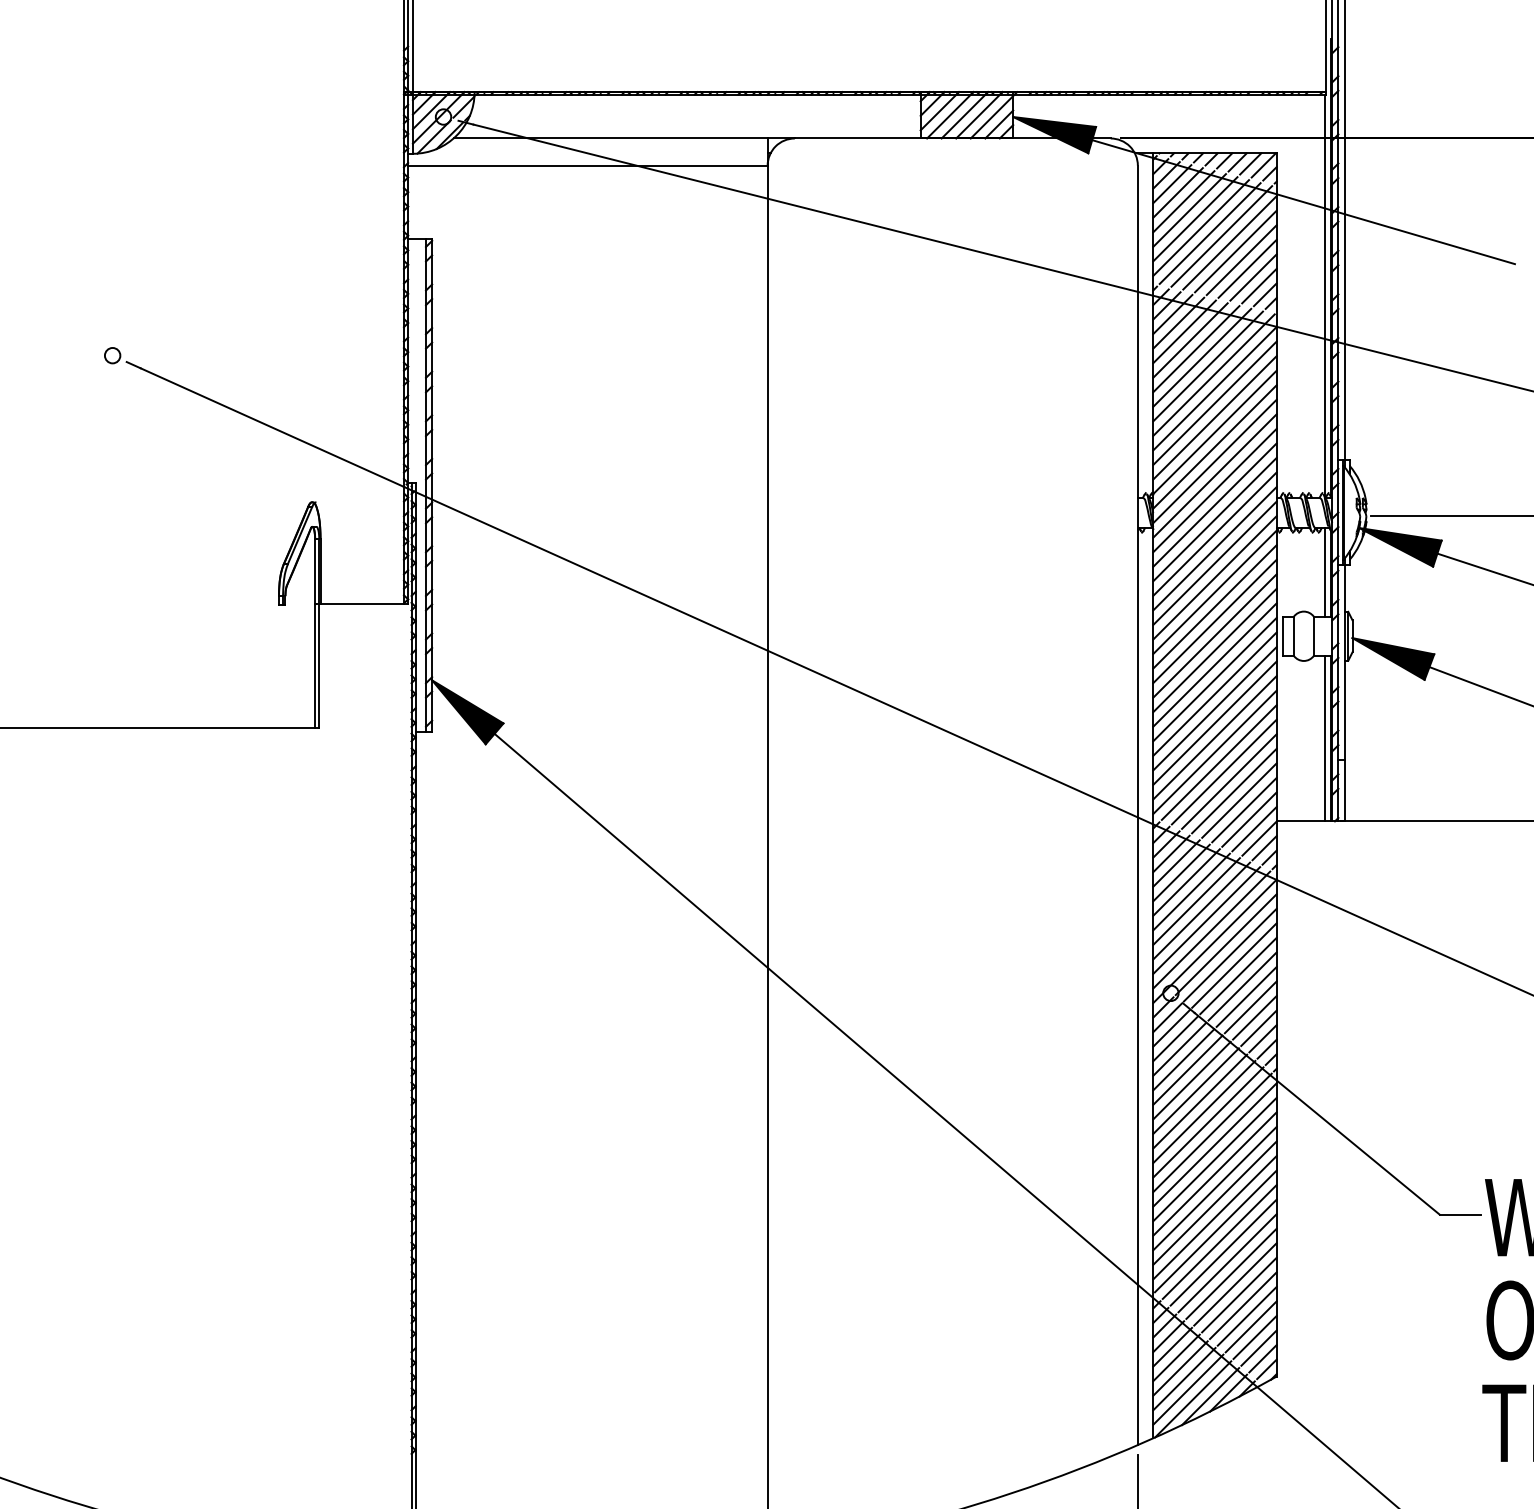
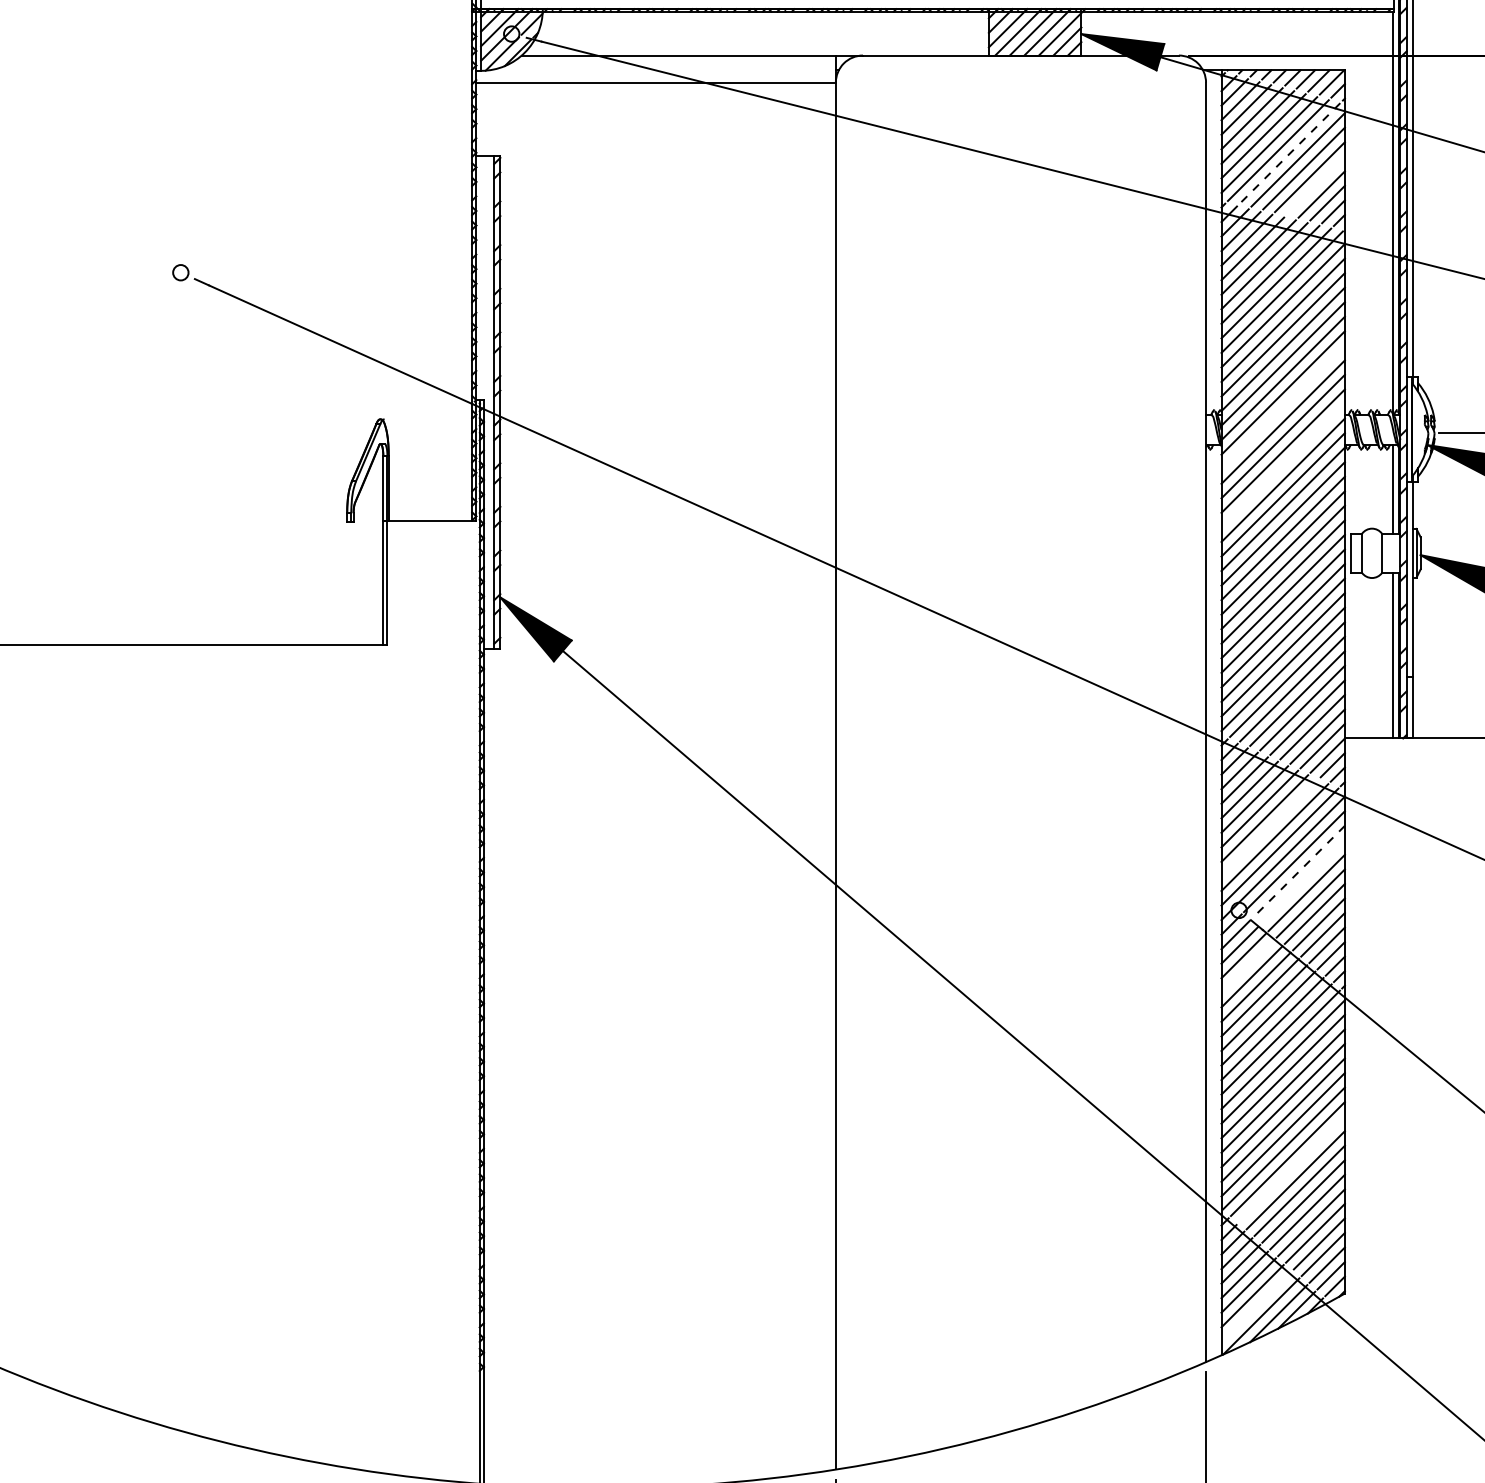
line: (1221, 236) -> (1289, 153), solid -> dashed
line: (1247, 268) -> (1315, 185), removed
line: (1214, 490) -> (1282, 407), removed
line: (1214, 548) -> (1282, 465), removed
line: (1201, 910) -> (1269, 827), removed
line: (1230, 955) -> (1298, 872), solid -> dashed
line: (1234, 965) -> (1302, 882), removed
line: (1179, 1048) -> (1247, 965), removed
line: (1223, 1252) -> (1291, 1169), removed
line: (1188, 1389) -> (1256, 1306), removed

